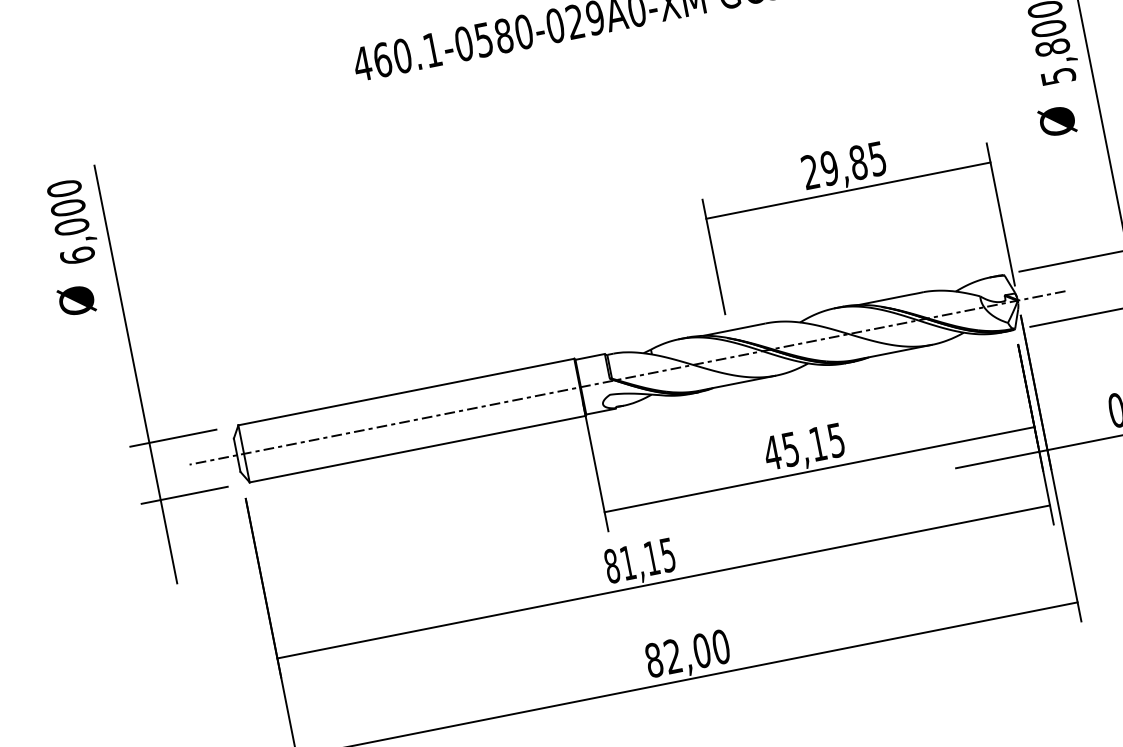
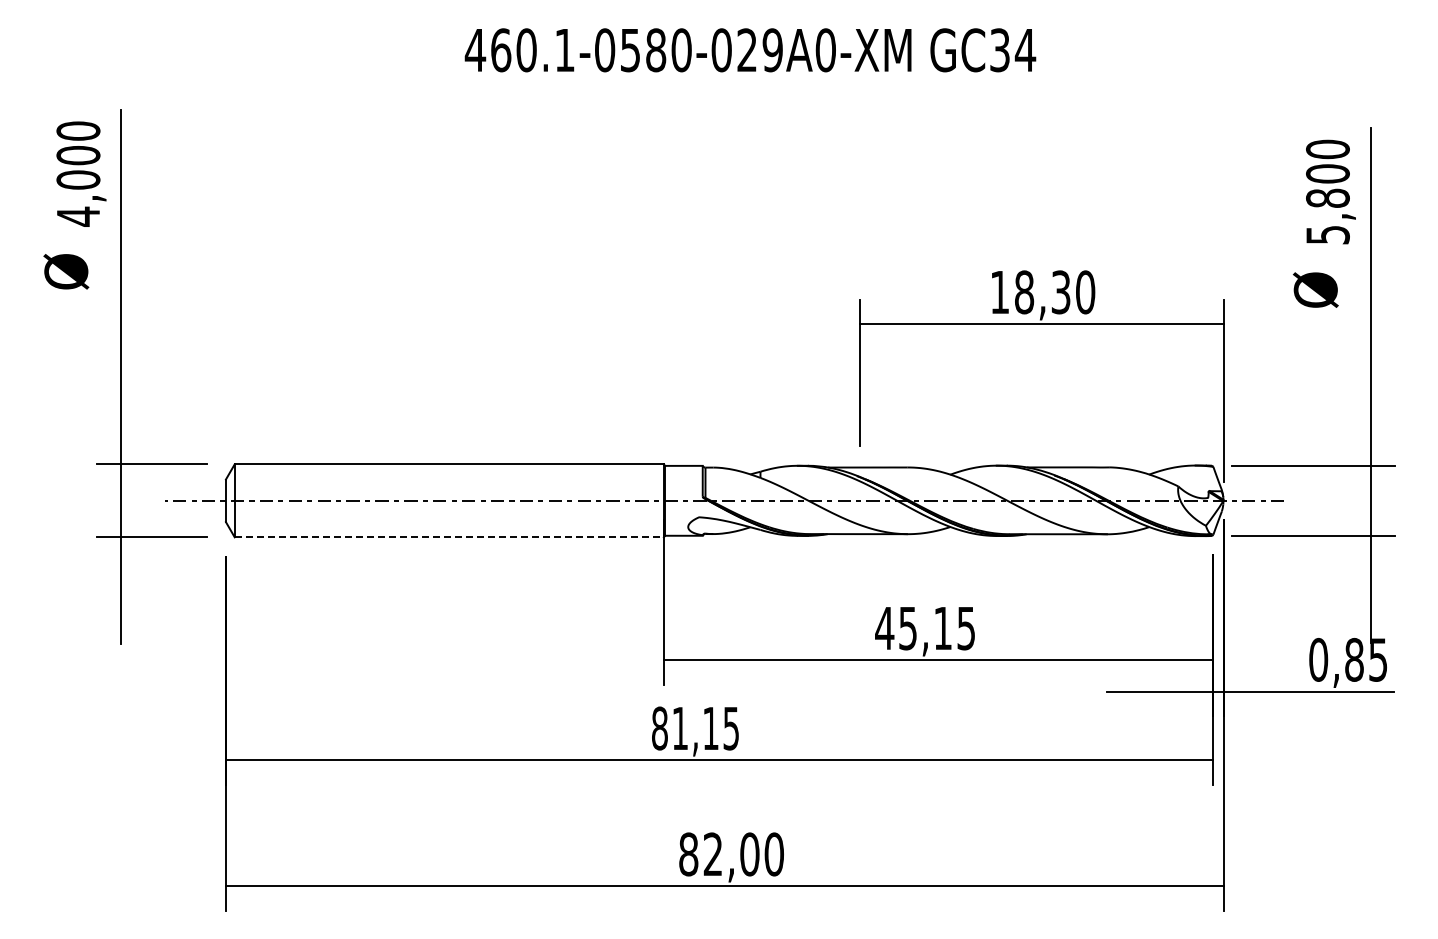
text: (843, 165) -> (1042, 292), 29,85 -> 18,30
text: (77, 255) -> (78, 216), 6,000 -> 4,000
line: (417, 449) -> (449, 537), solid -> dashed

